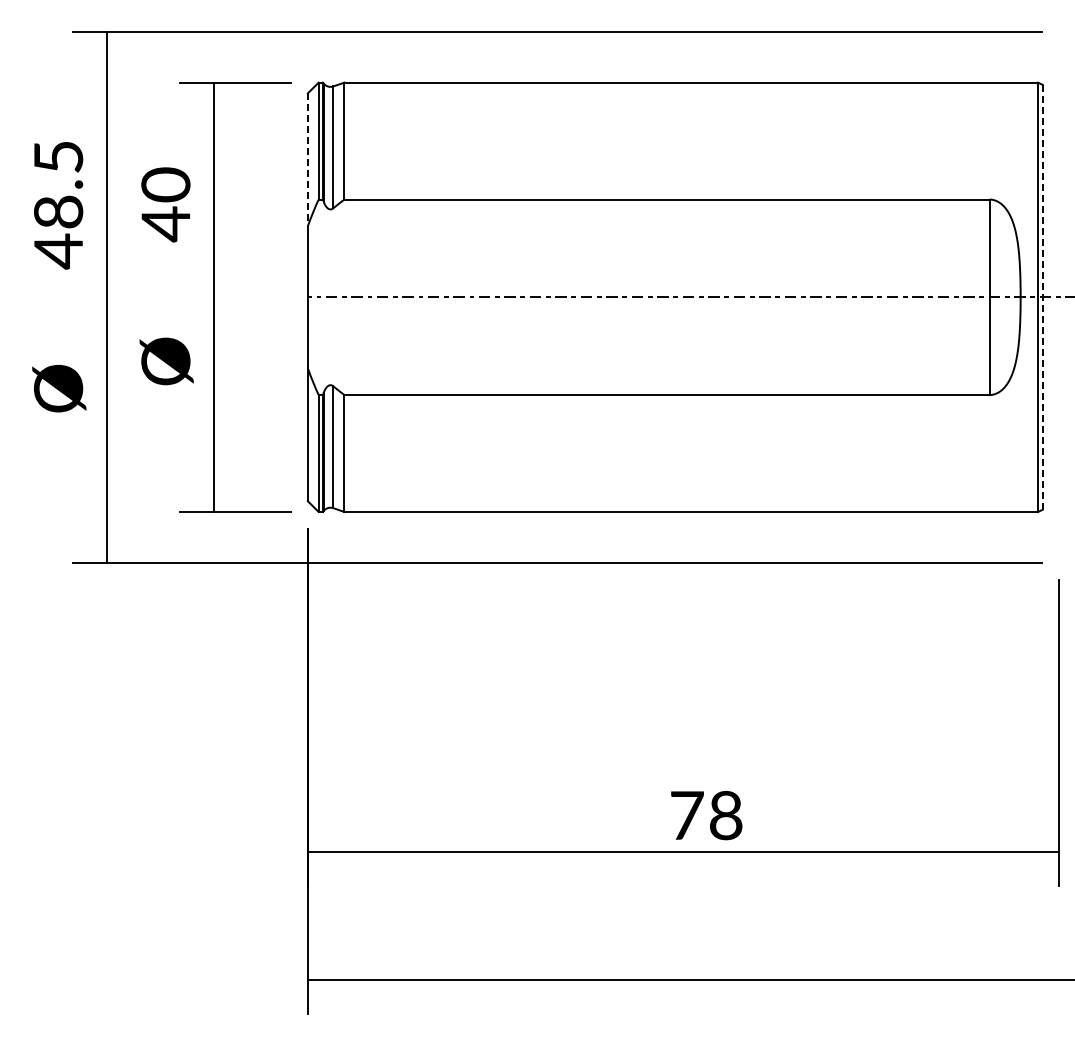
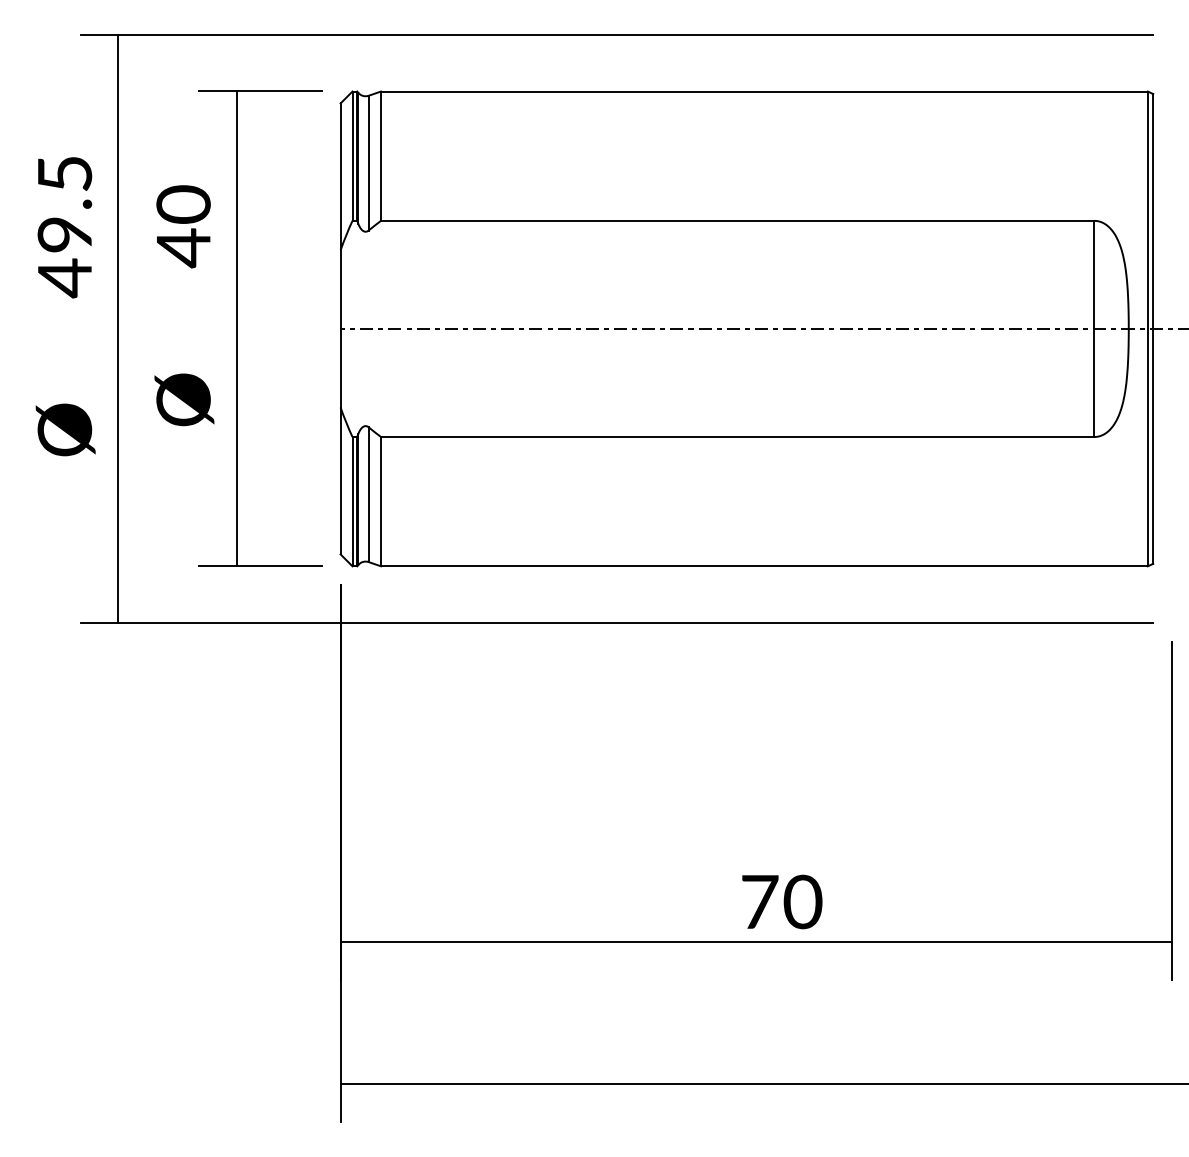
line: (307, 160) -> (340, 177), dashed -> solid
text: (59, 211) -> (65, 234), 48.5 -> 49.5
line: (1042, 297) -> (1152, 329), dashed -> solid
text: (725, 815) -> (802, 901), 78 -> 70

